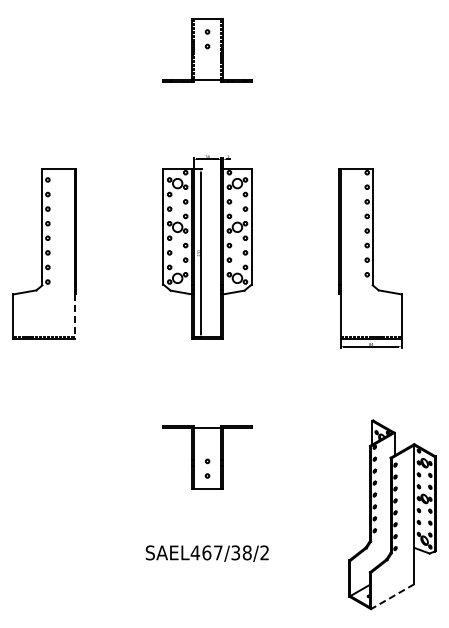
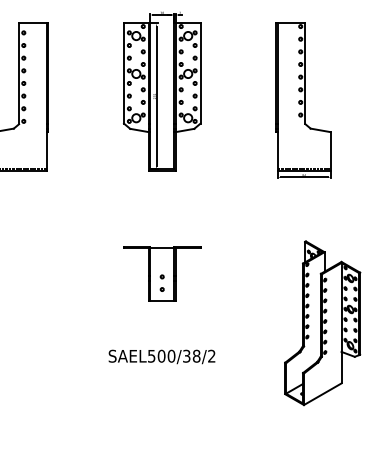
line: (74, 317) -> (46, 152), dashed -> solid
text: (206, 552) -> (161, 355), SAEL467/38/2 -> SAEL500/38/2
line: (392, 596) -> (322, 394), dashed -> solid

